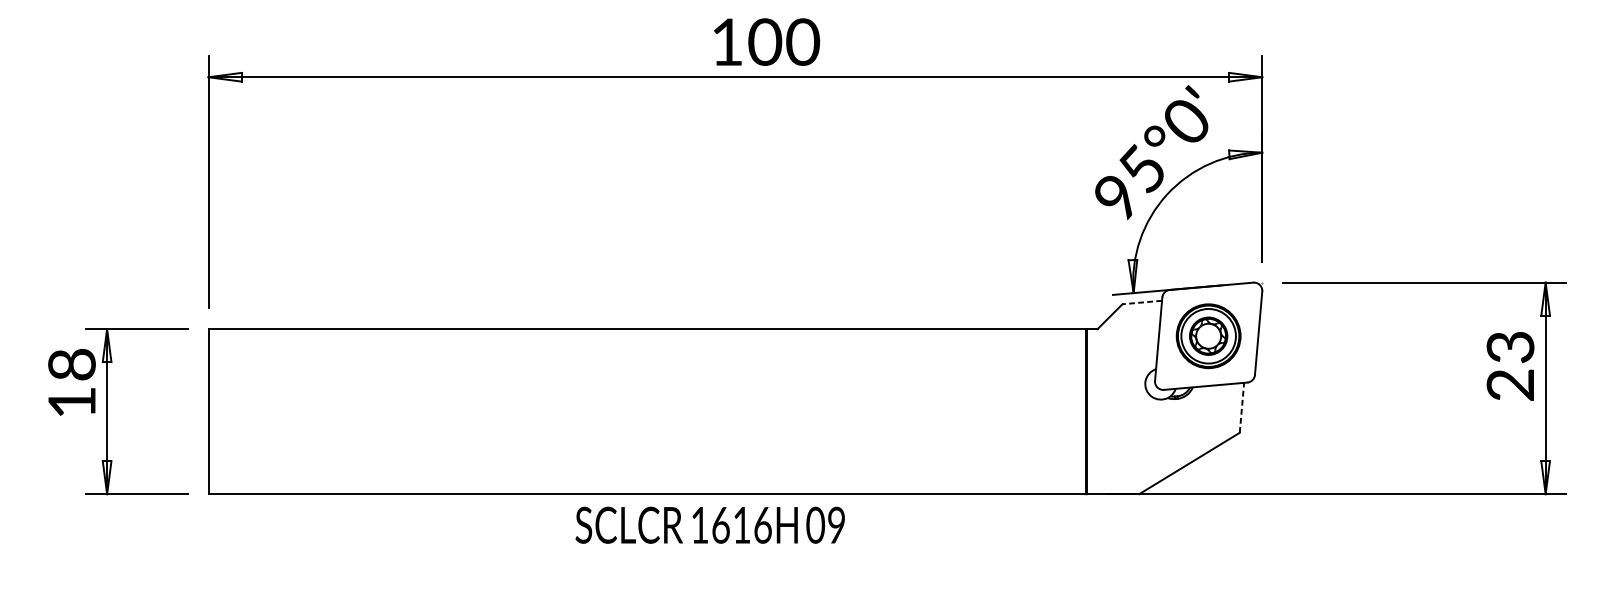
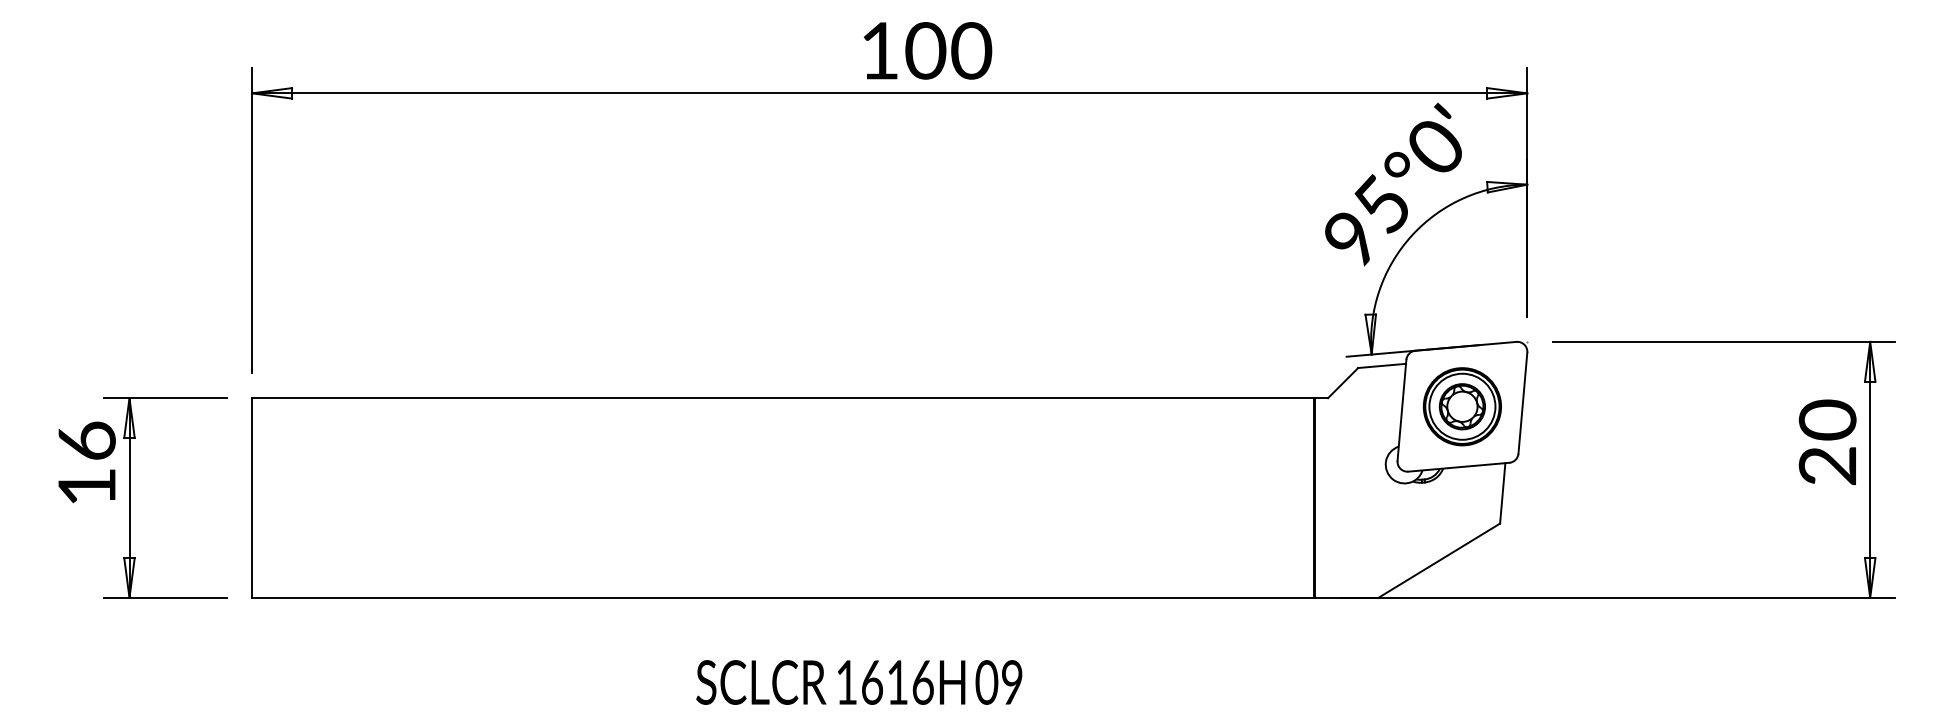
line: (1141, 302) -> (1381, 365), dashed -> solid
text: (1510, 346) -> (1827, 419), 23 -> 20
text: (71, 364) -> (86, 440), 18 -> 16
line: (1241, 407) -> (1502, 492), dashed -> solid
text: (710, 525) -> (859, 682), moved

